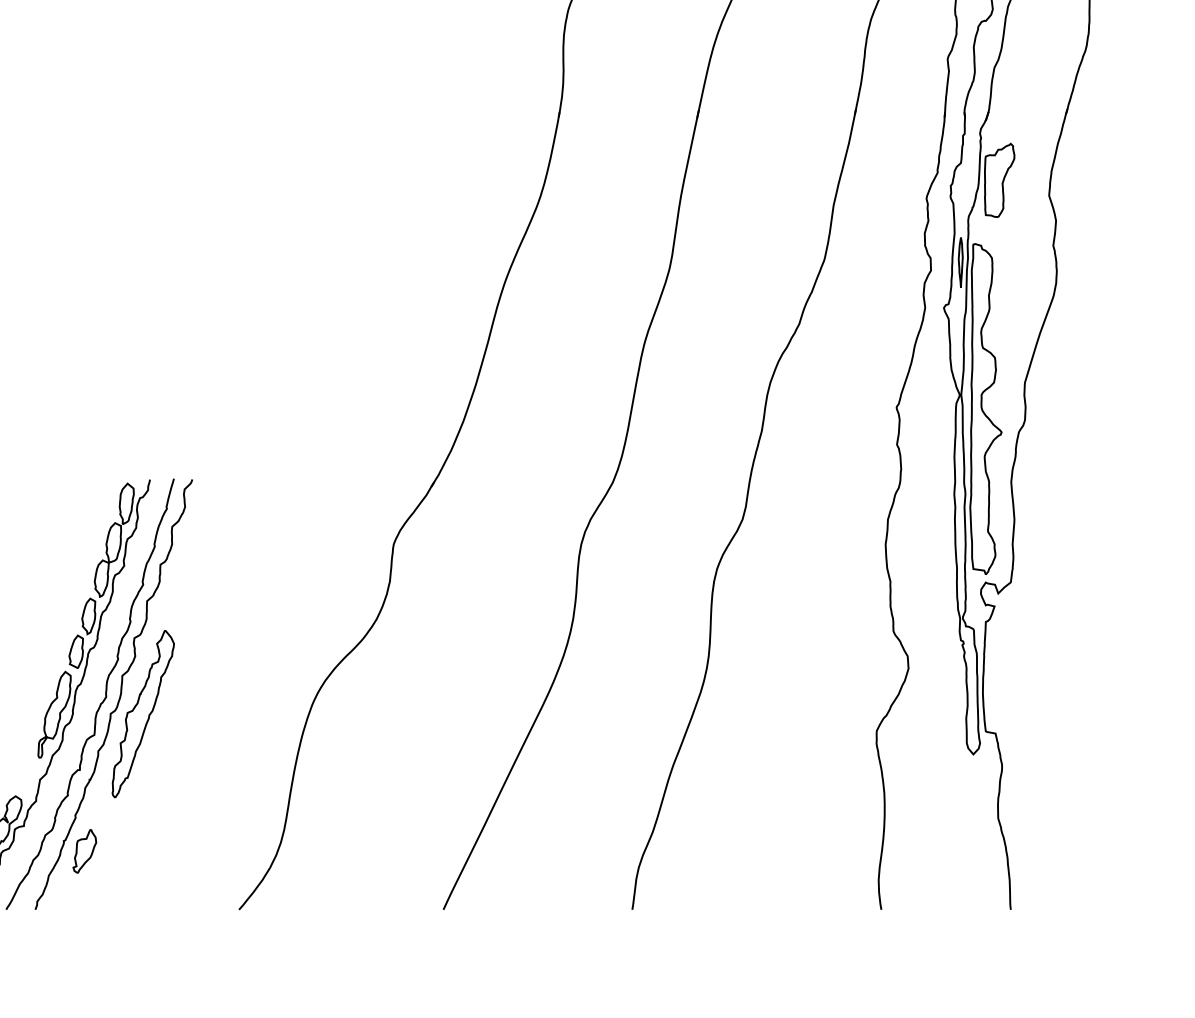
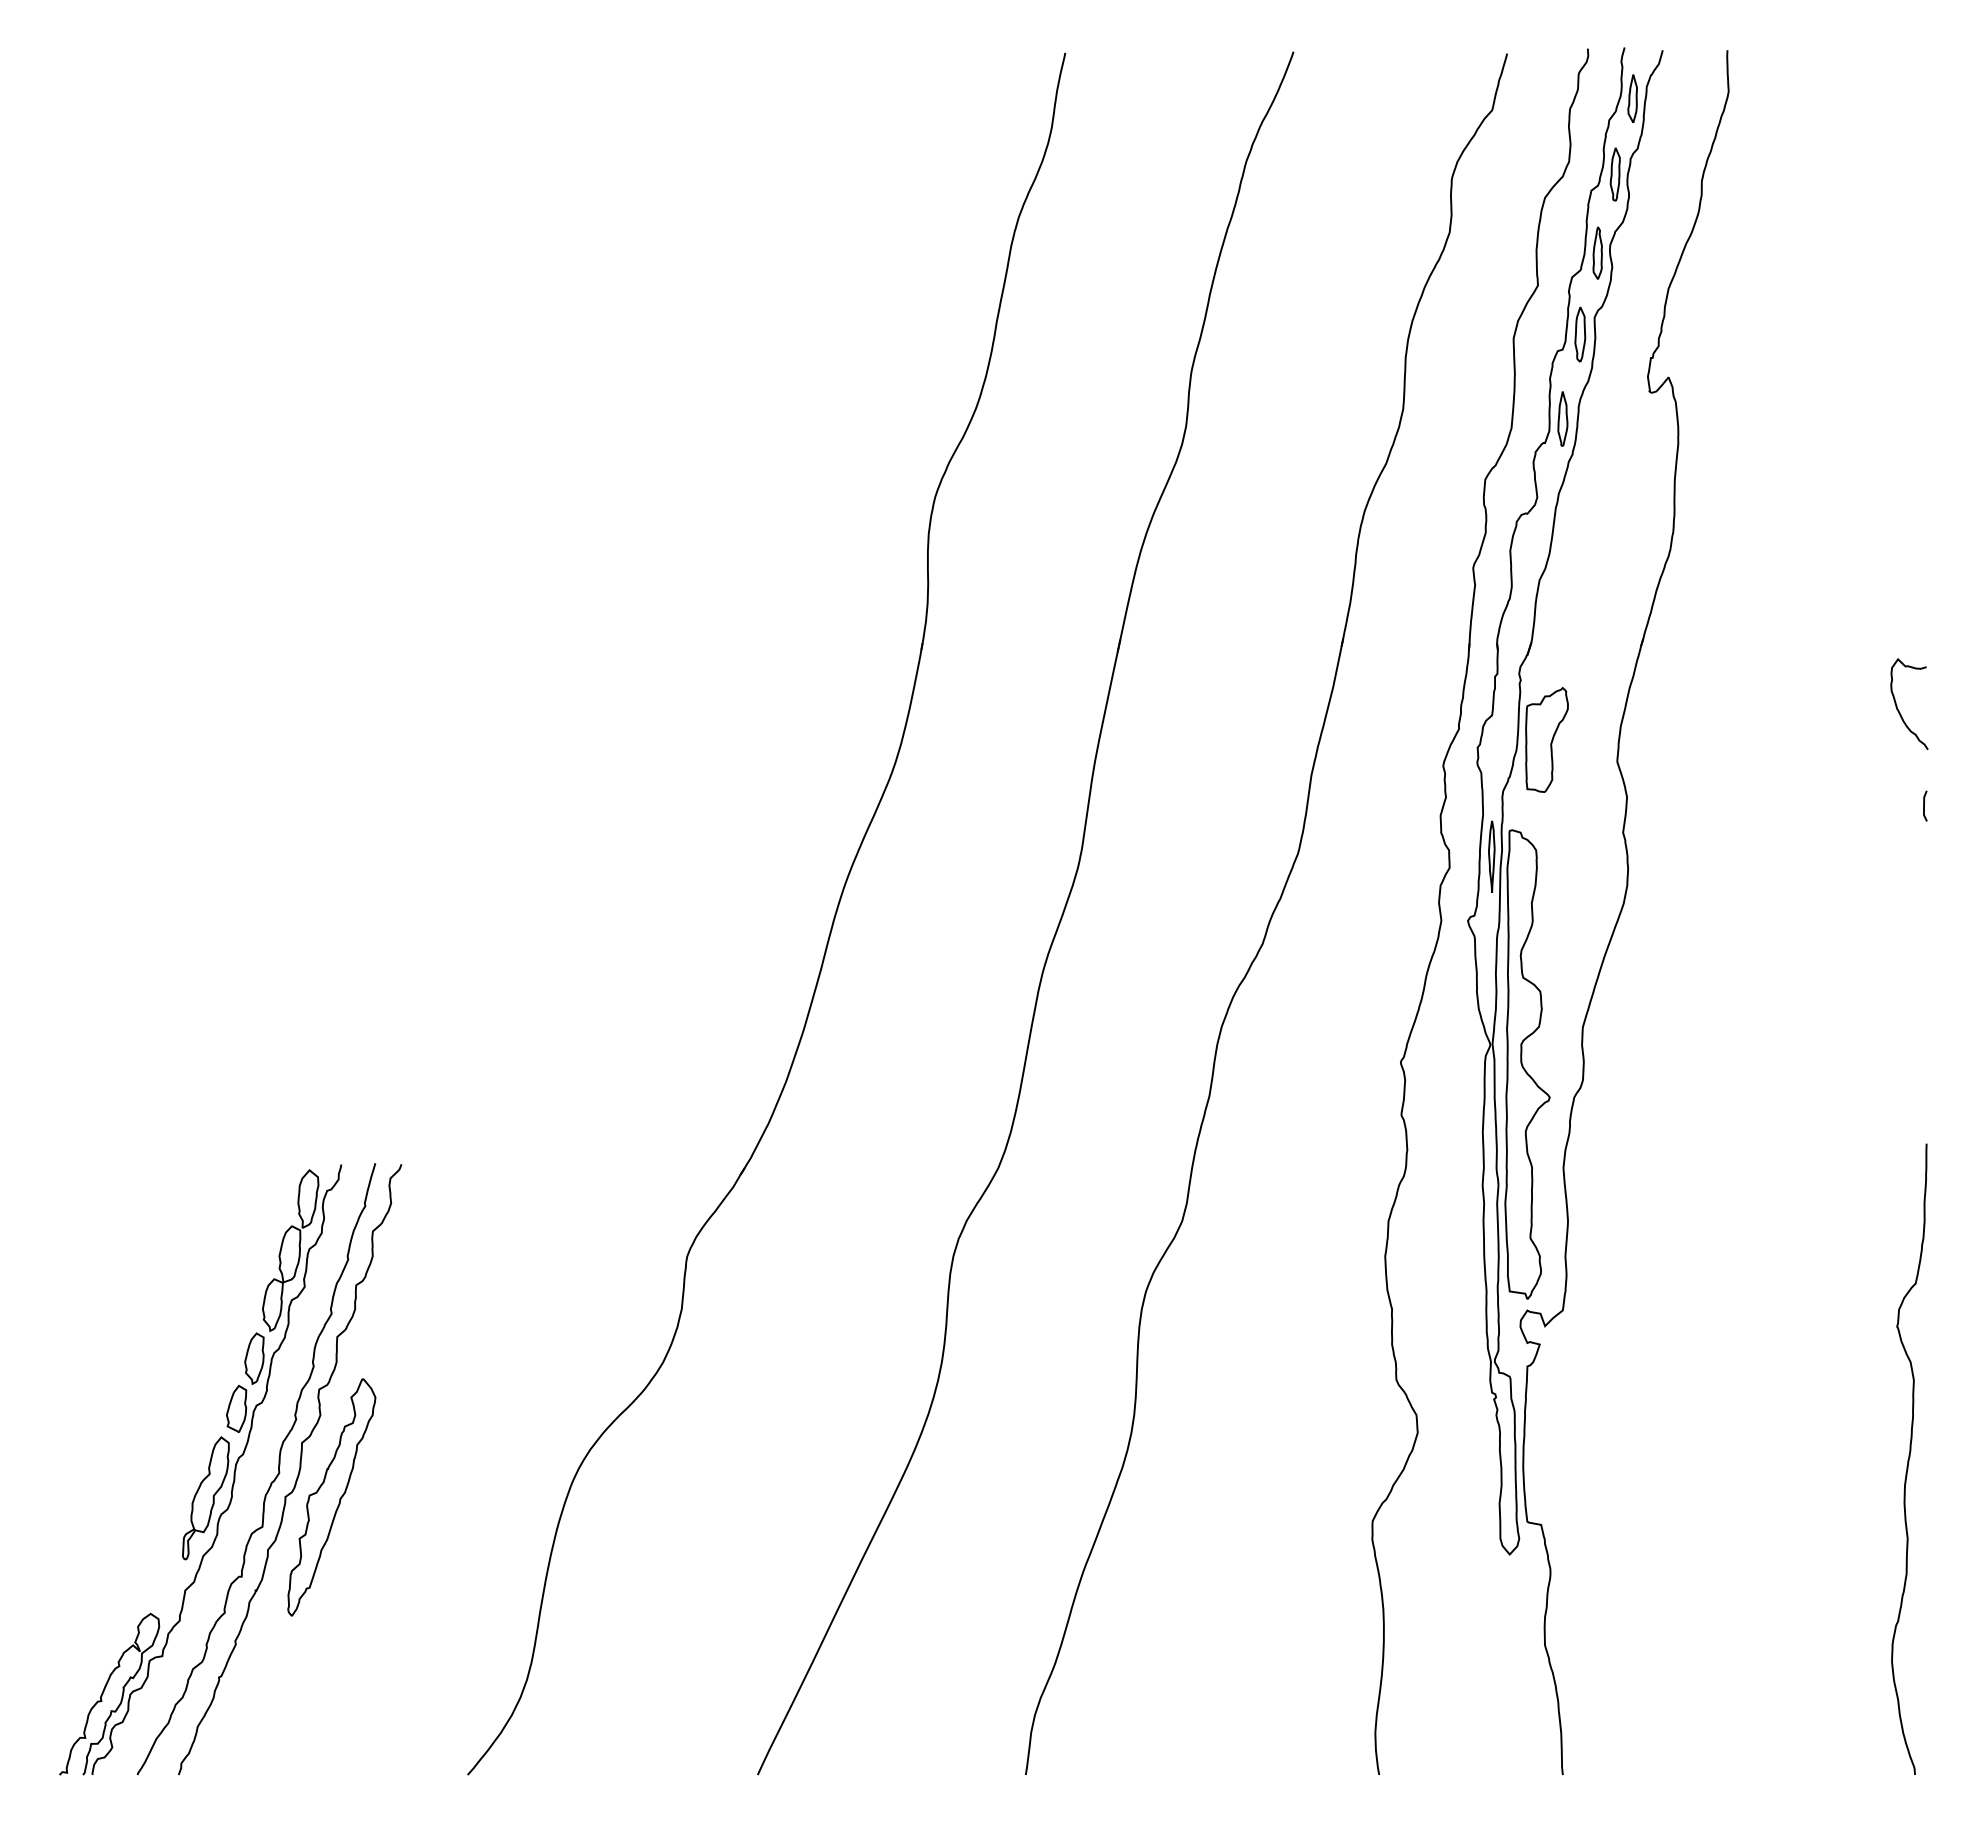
part: (84, 850) -> (248, 1691), removed

